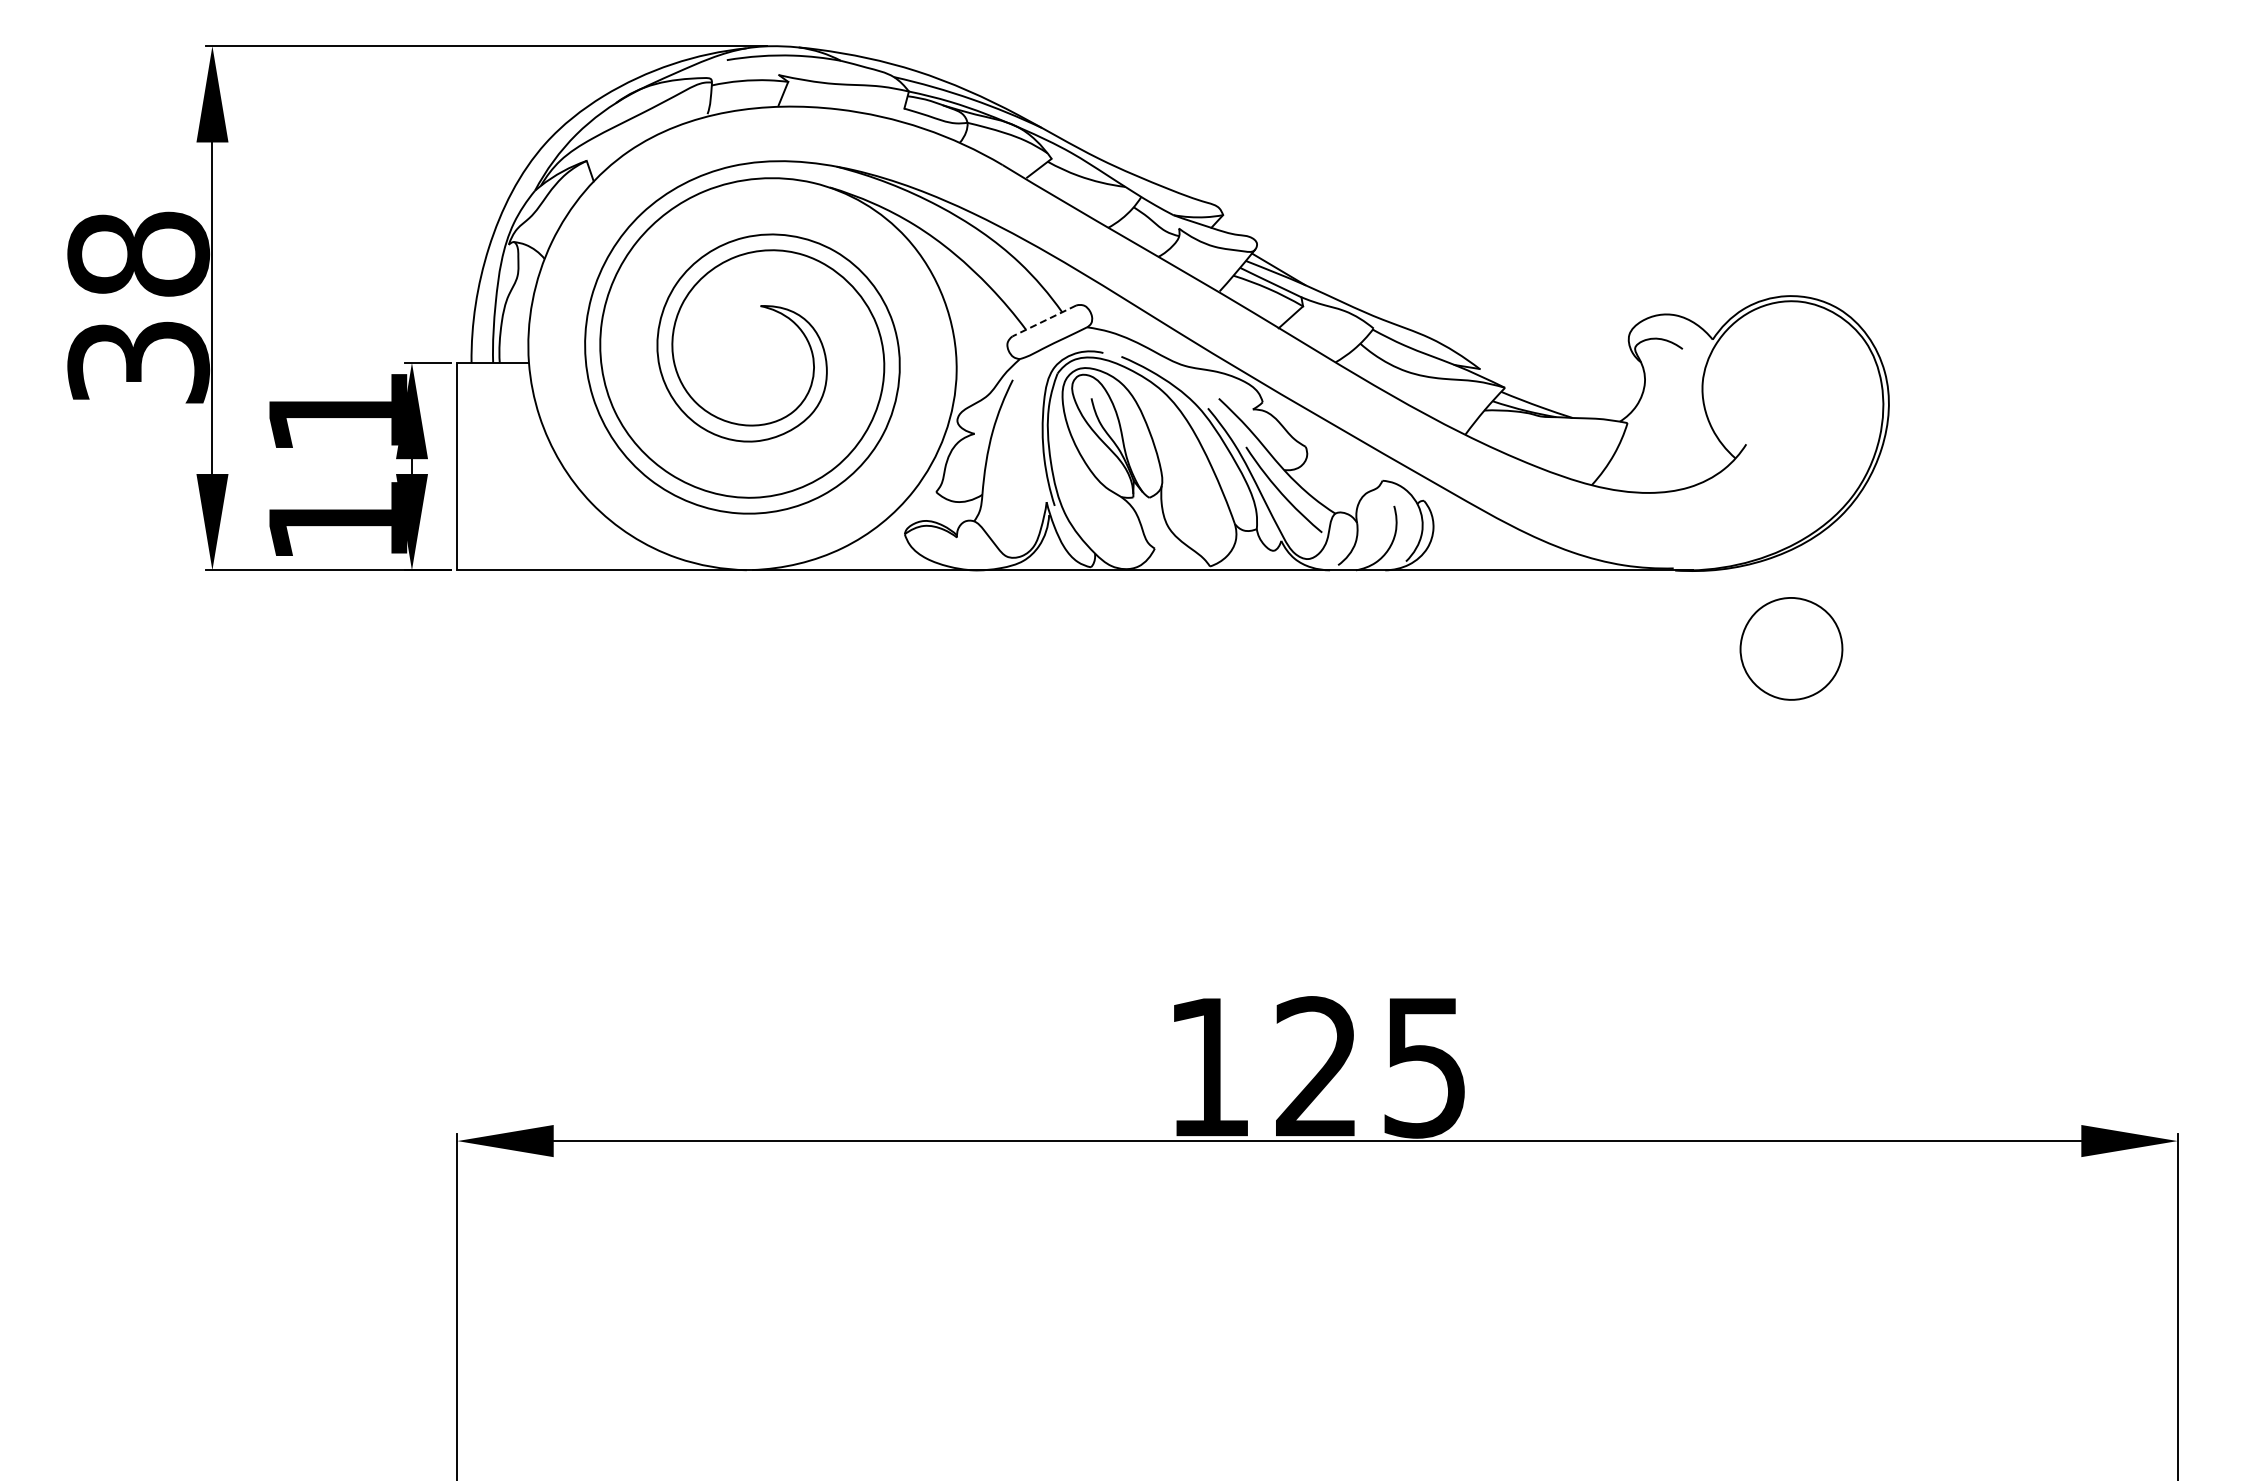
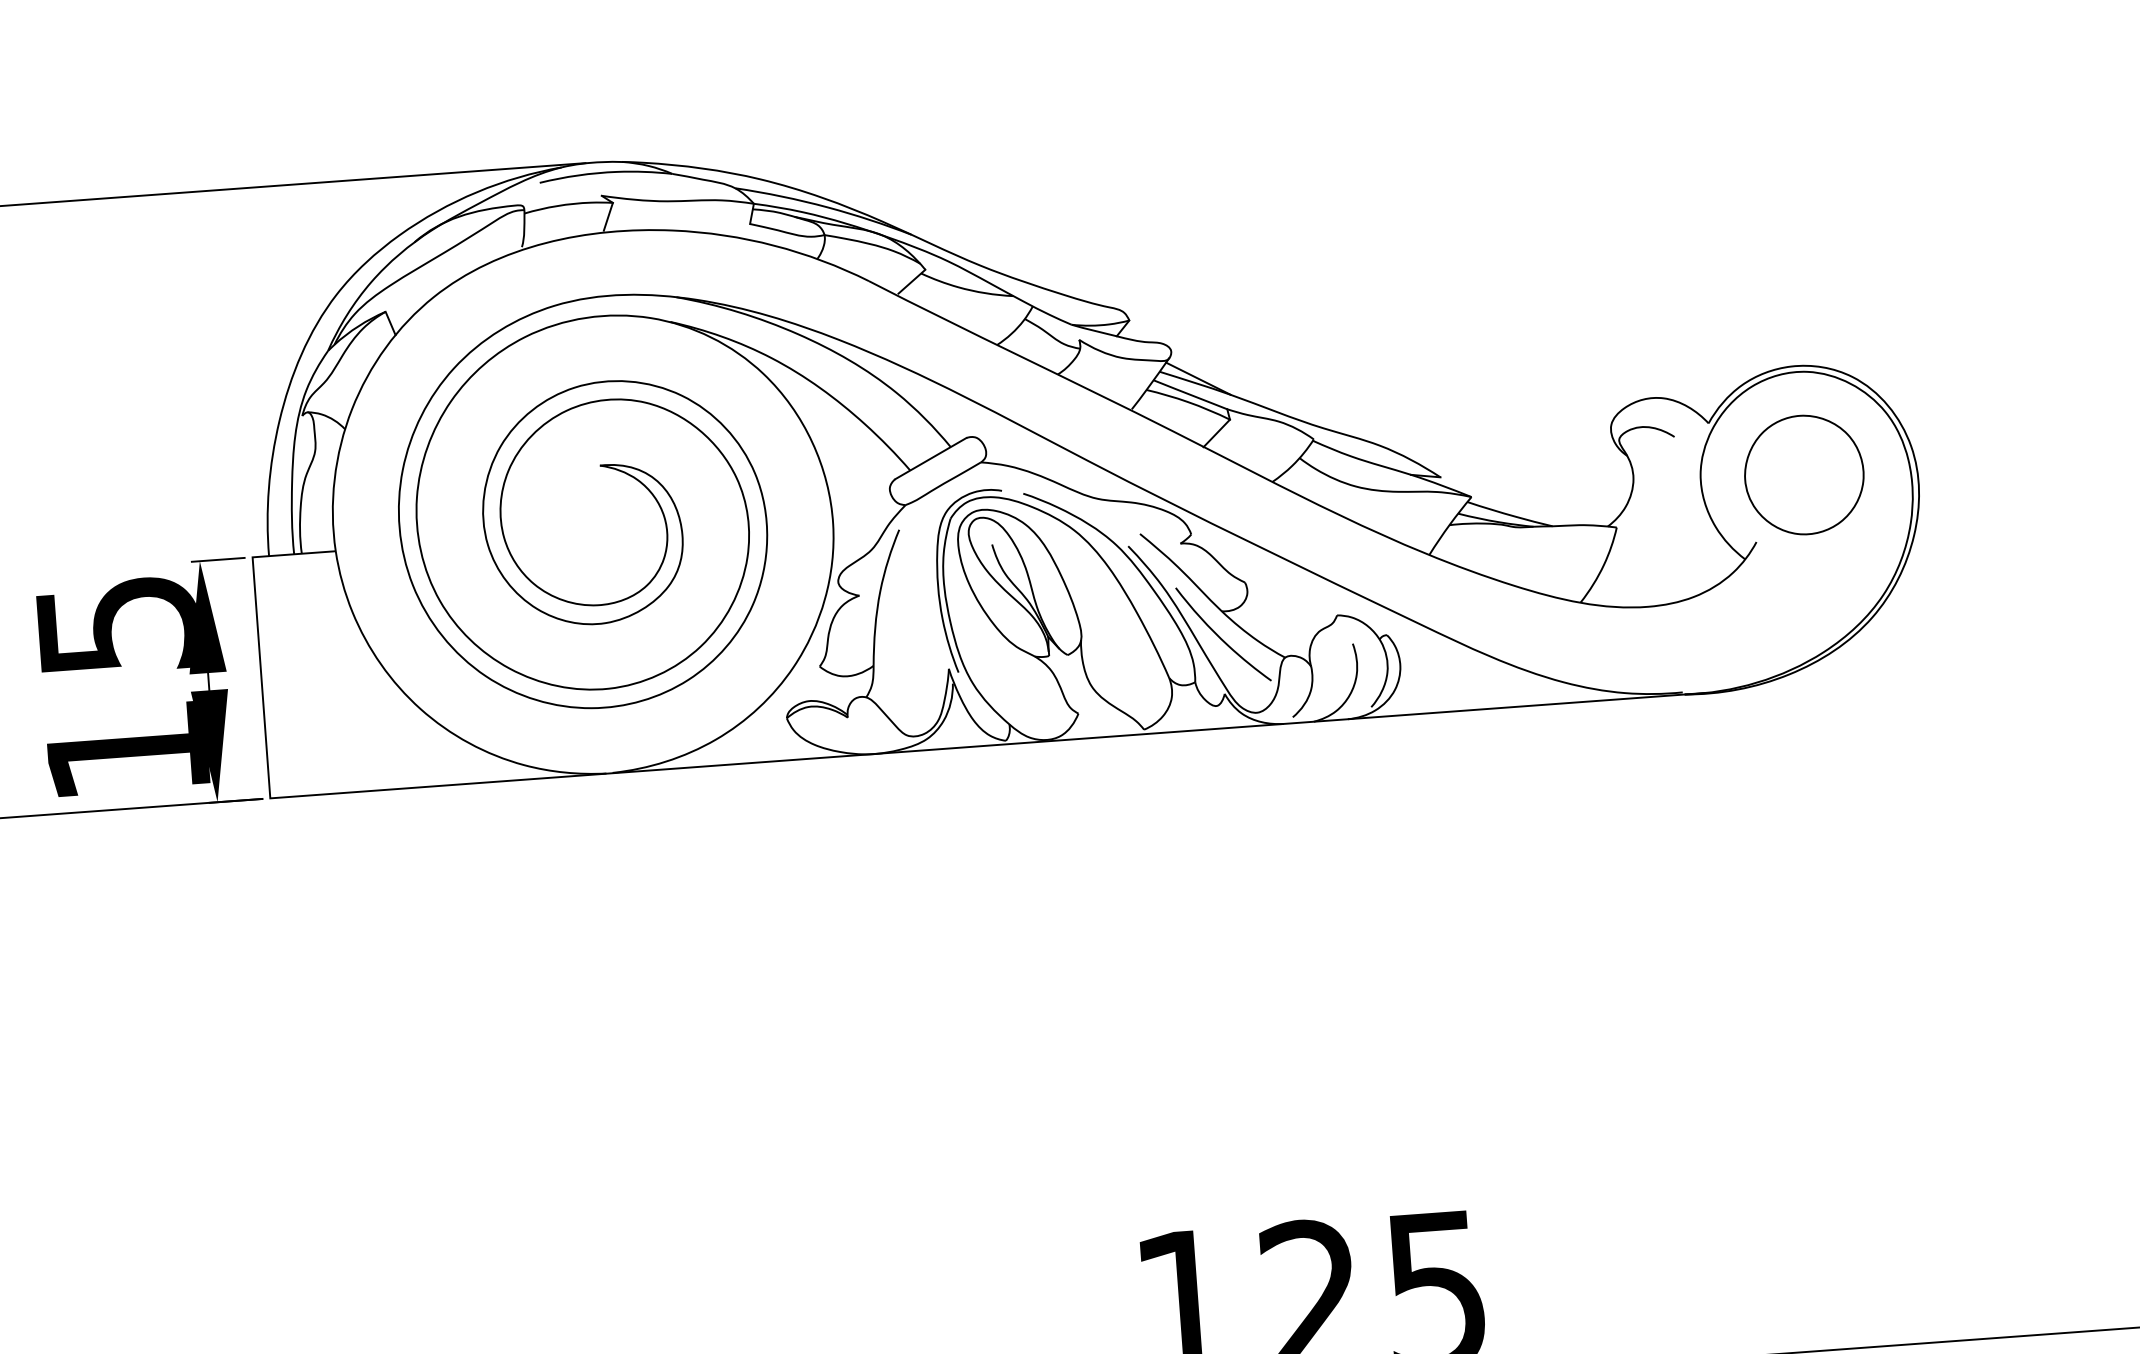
line: (1043, 321) -> (929, 459), dashed -> solid
text: (338, 413) -> (118, 626), 11 -> 15
part: (1791, 648) -> (1804, 474), moved

